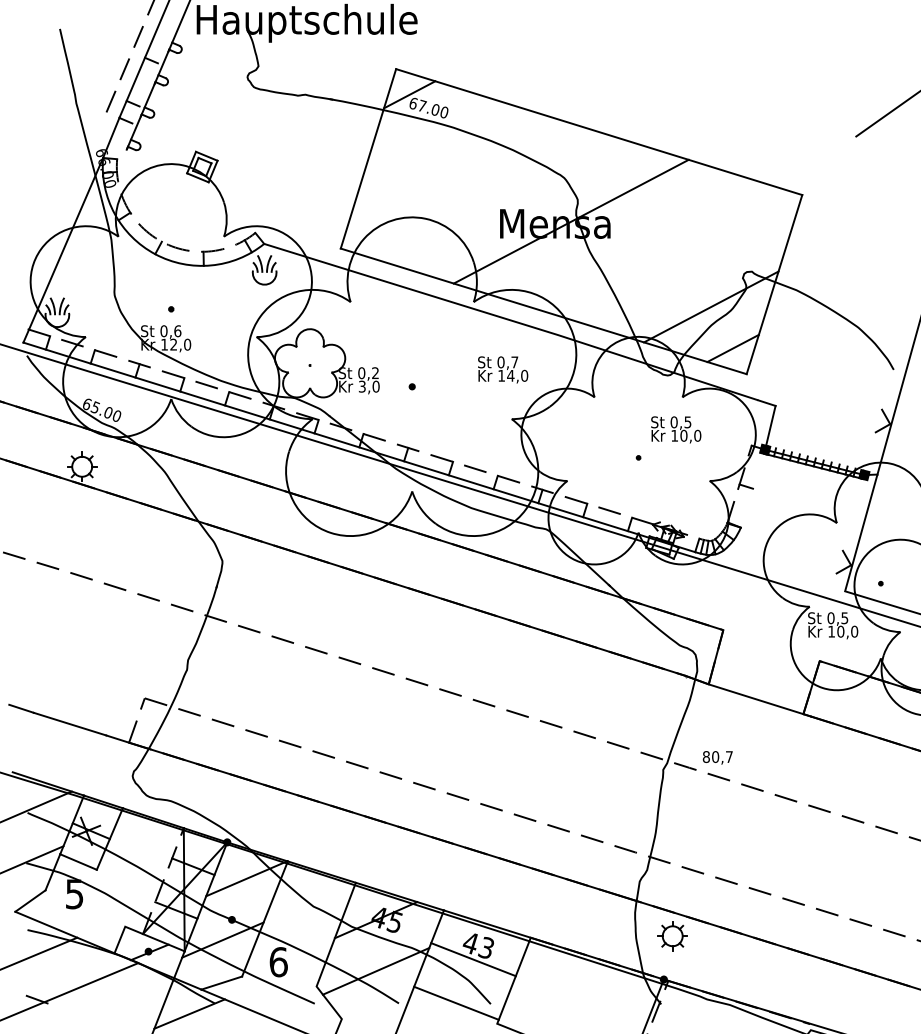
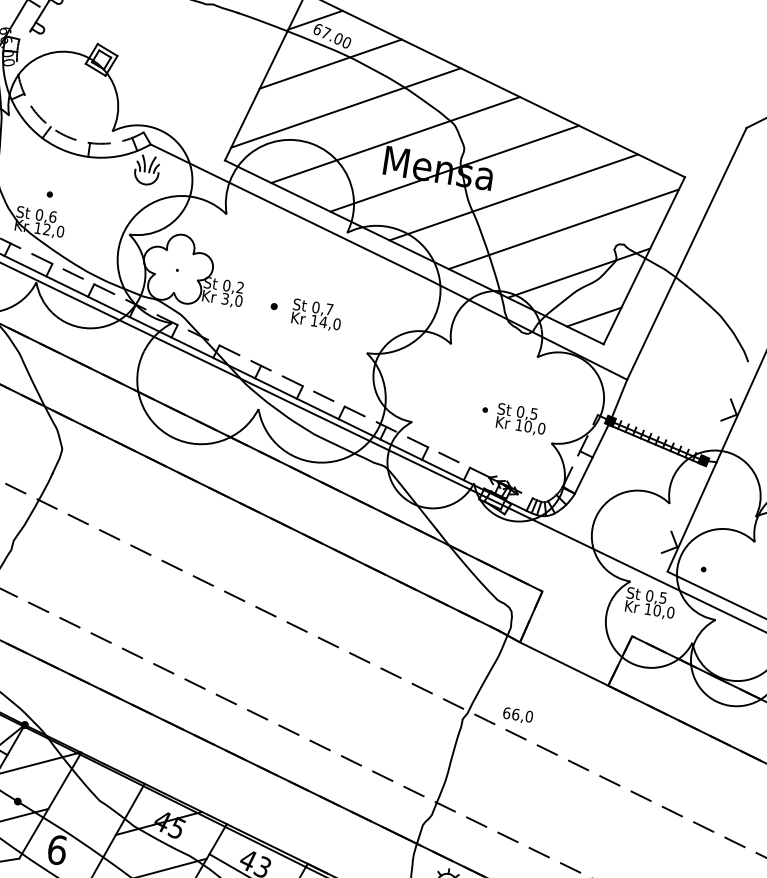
line: (431, 135) -> (330, 63), added
line: (453, 177) -> (346, 107), added
line: (507, 201) -> (395, 139), added
line: (634, 241) -> (513, 197), added
line: (689, 265) -> (563, 229), added
line: (815, 270) -> (686, 253), added
text: (503, 369) -> (317, 314), moved
text: (676, 429) -> (521, 419), moved
line: (752, 488) -> (592, 457), added
text: (717, 757) -> (517, 715), 80,7 -> 66,0

